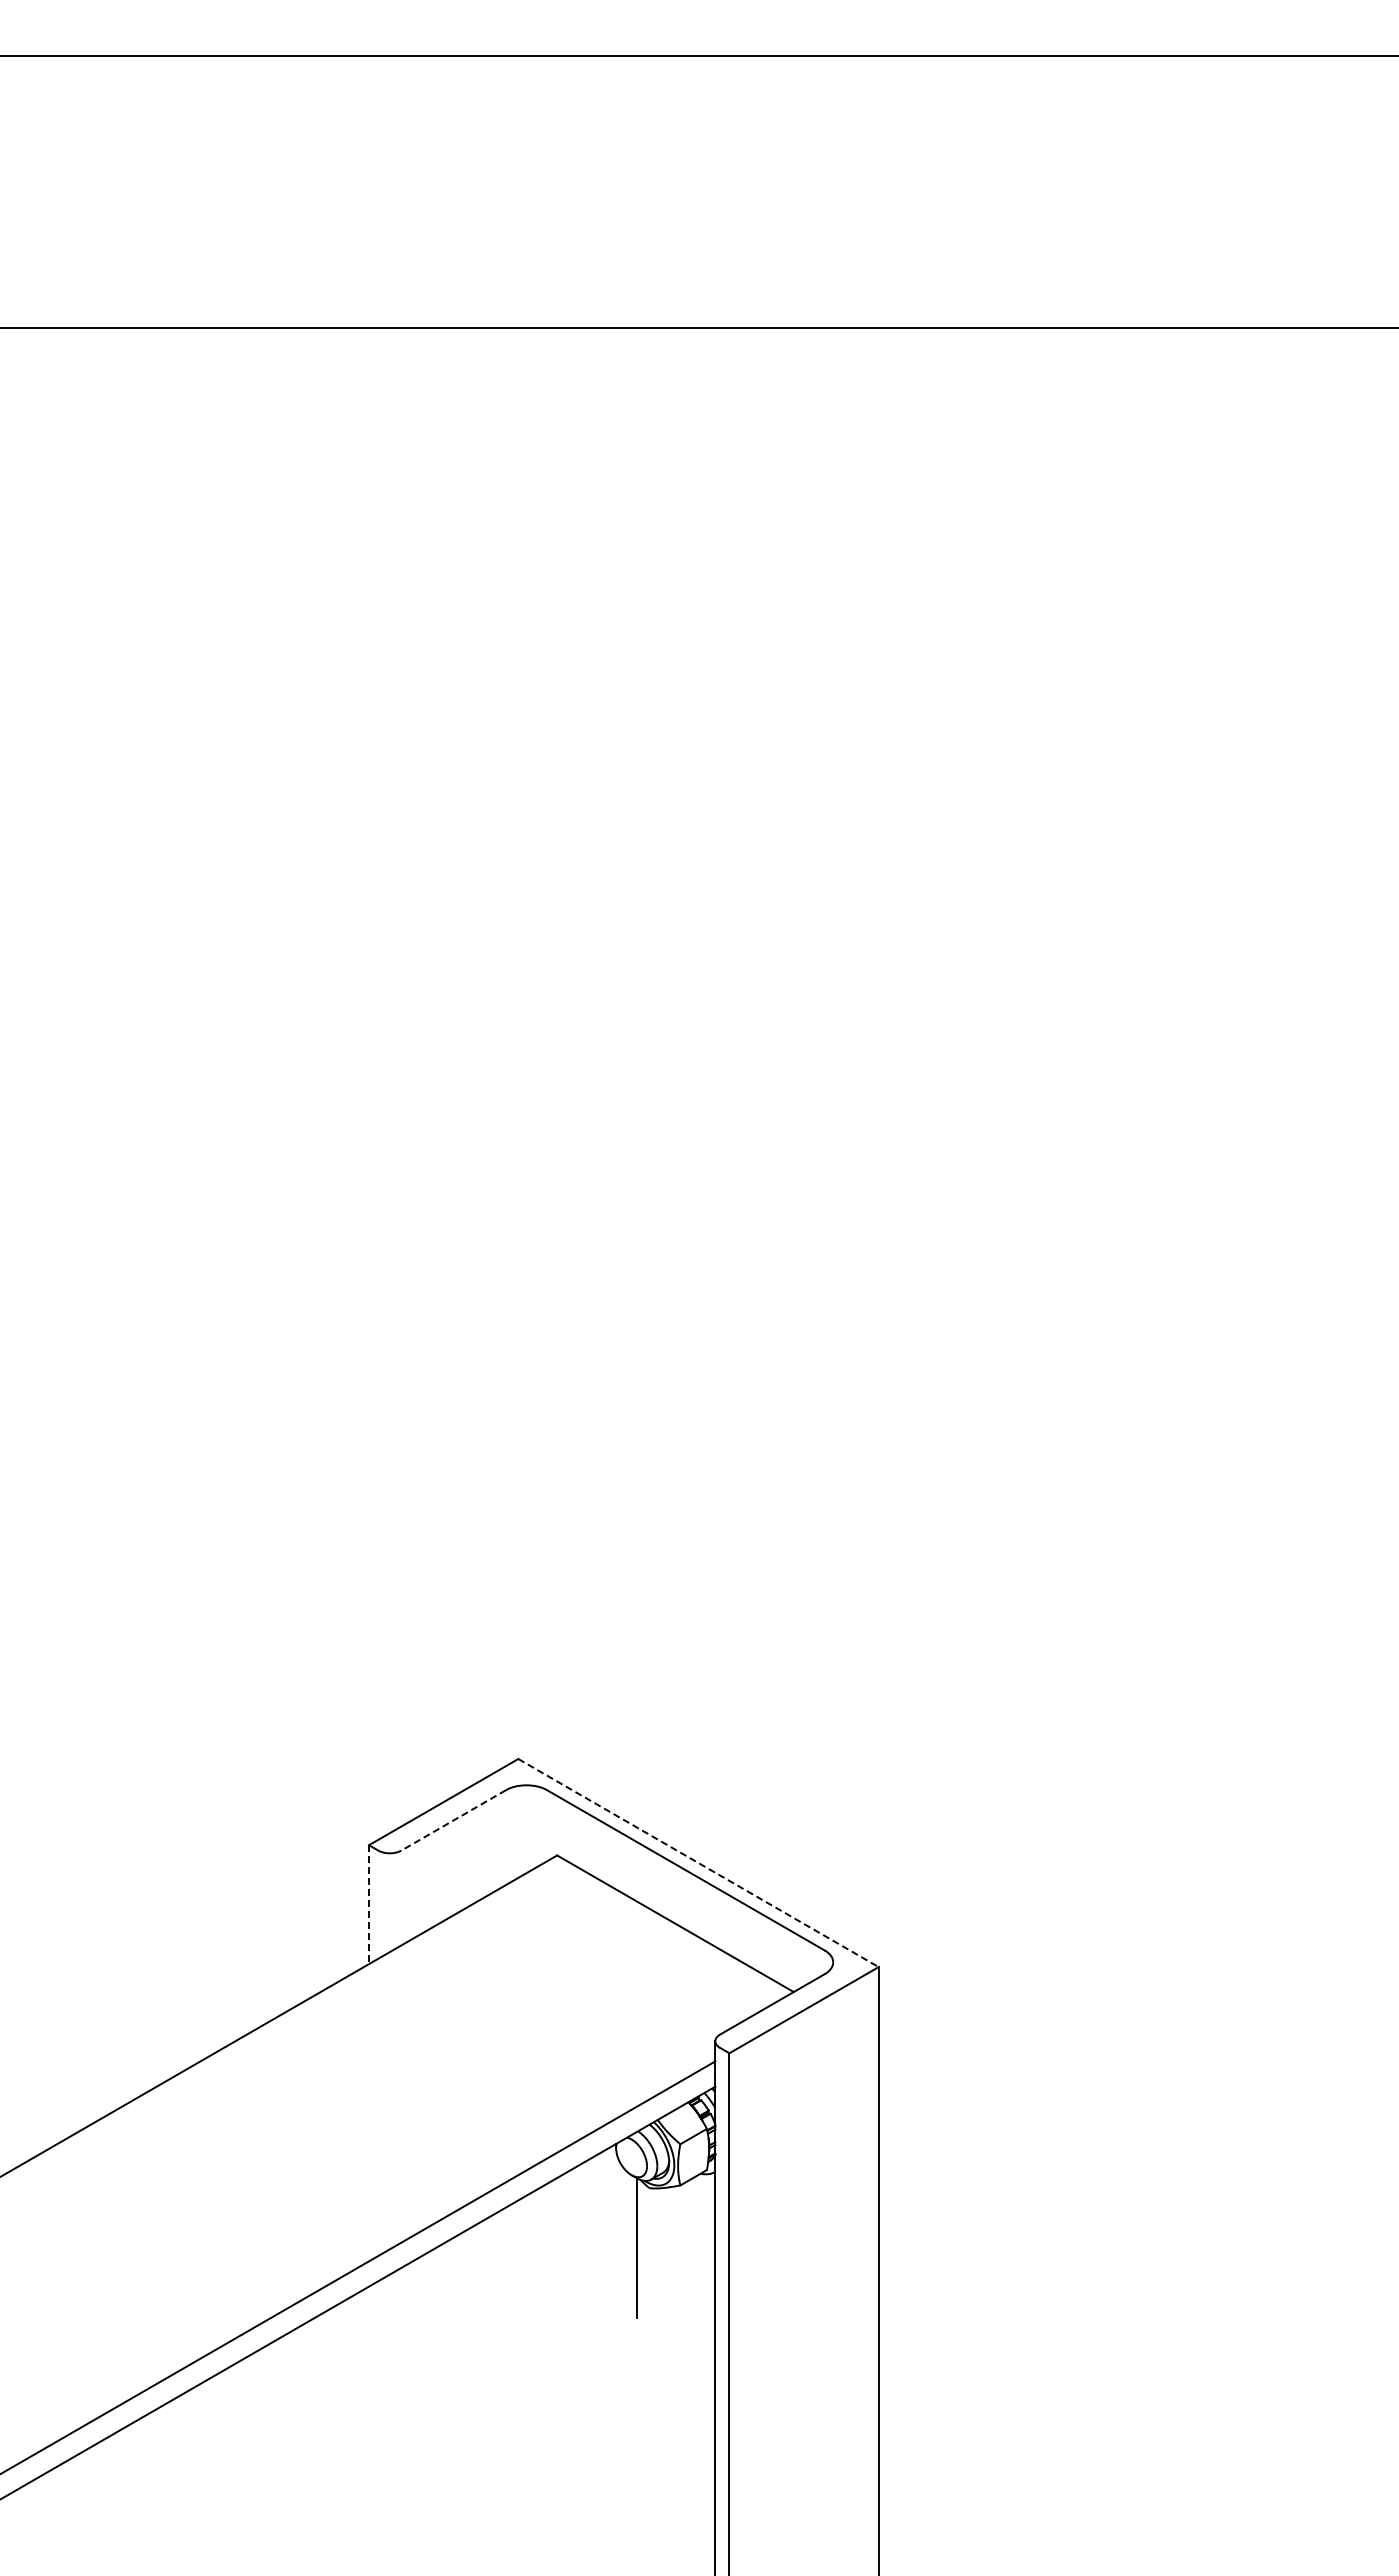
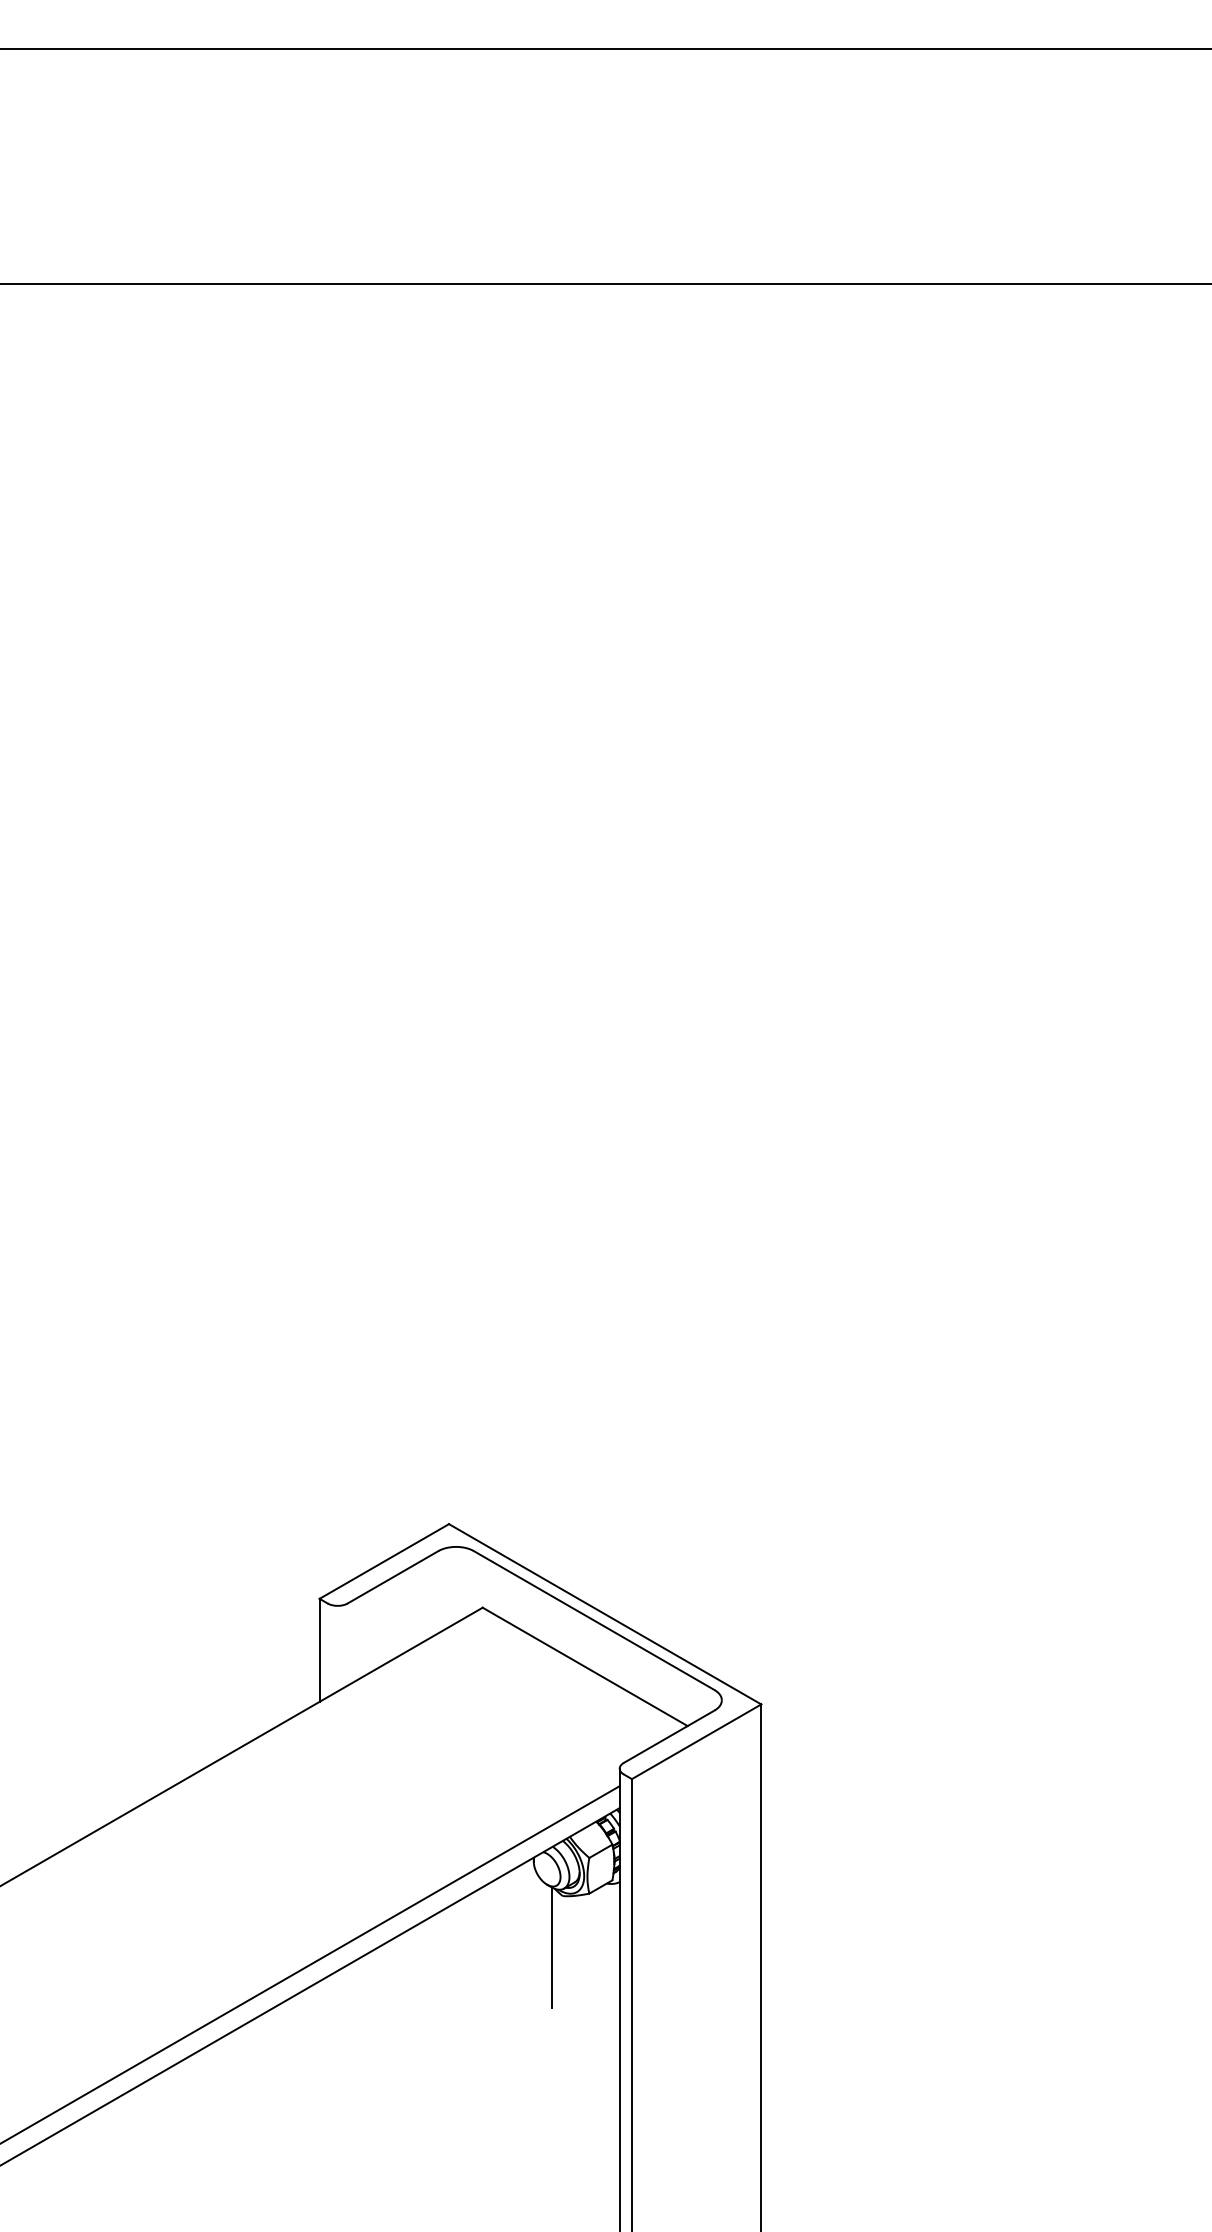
line: (453, 1820) -> (392, 1577), dashed -> solid
line: (698, 1863) -> (605, 1614), dashed -> solid
line: (369, 1905) -> (320, 1651), dashed -> solid

